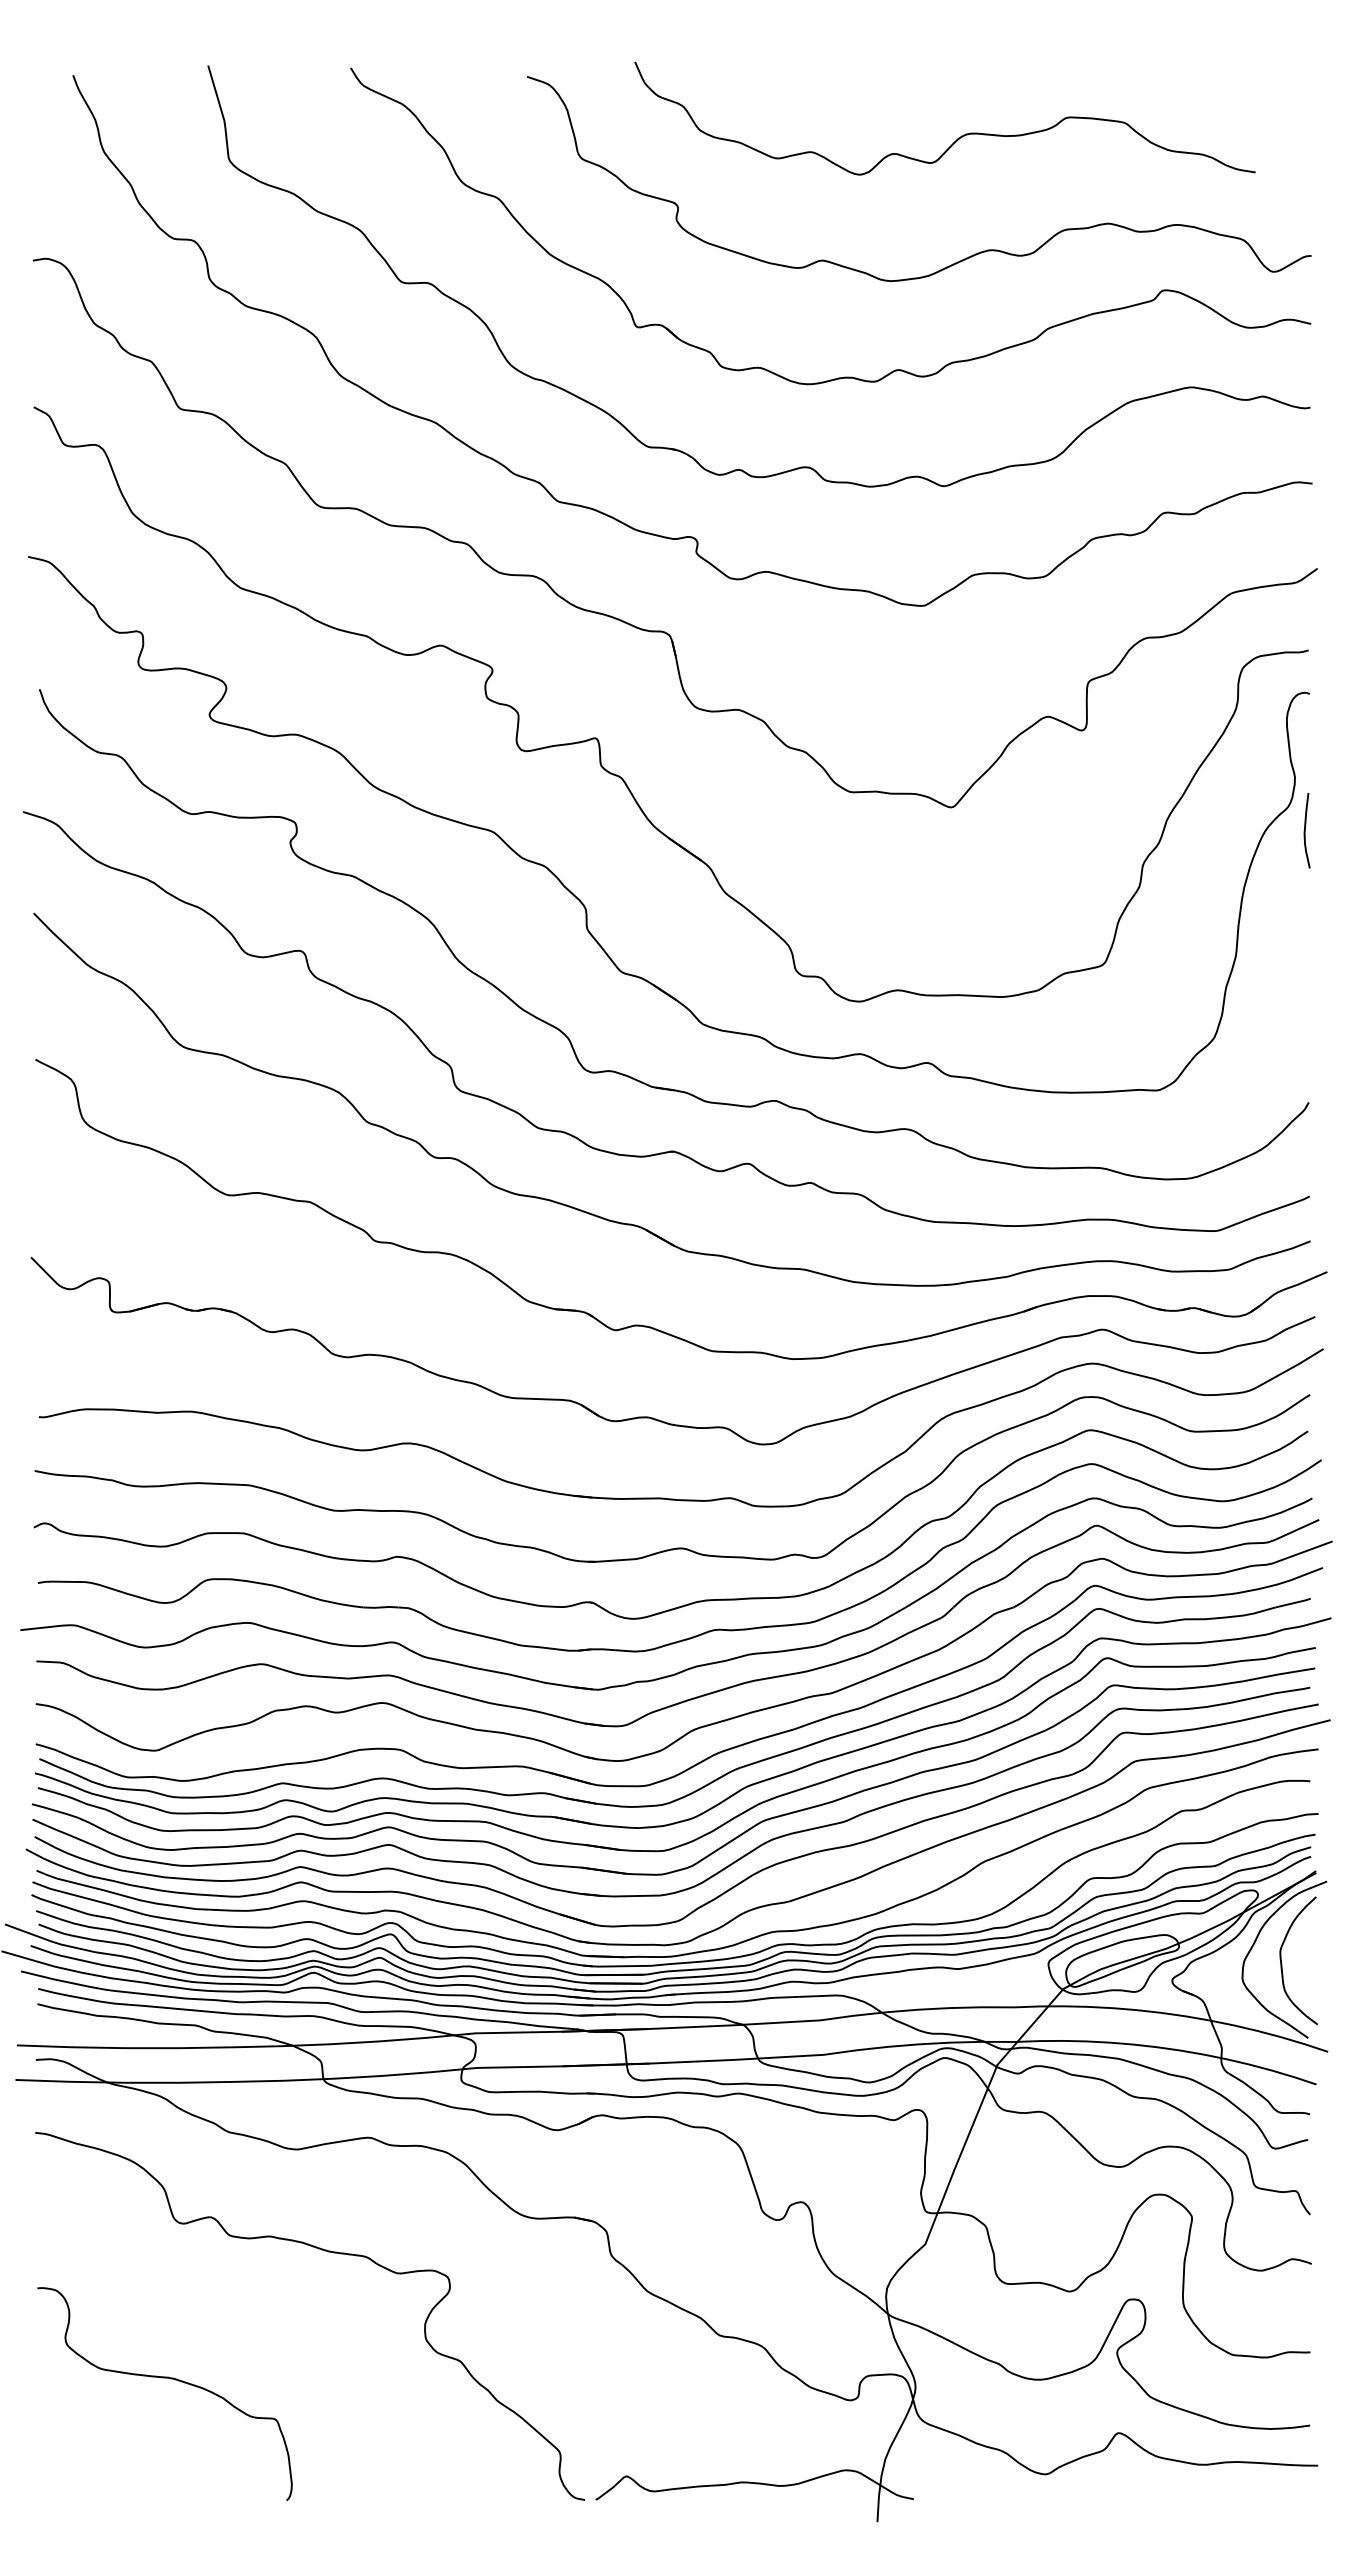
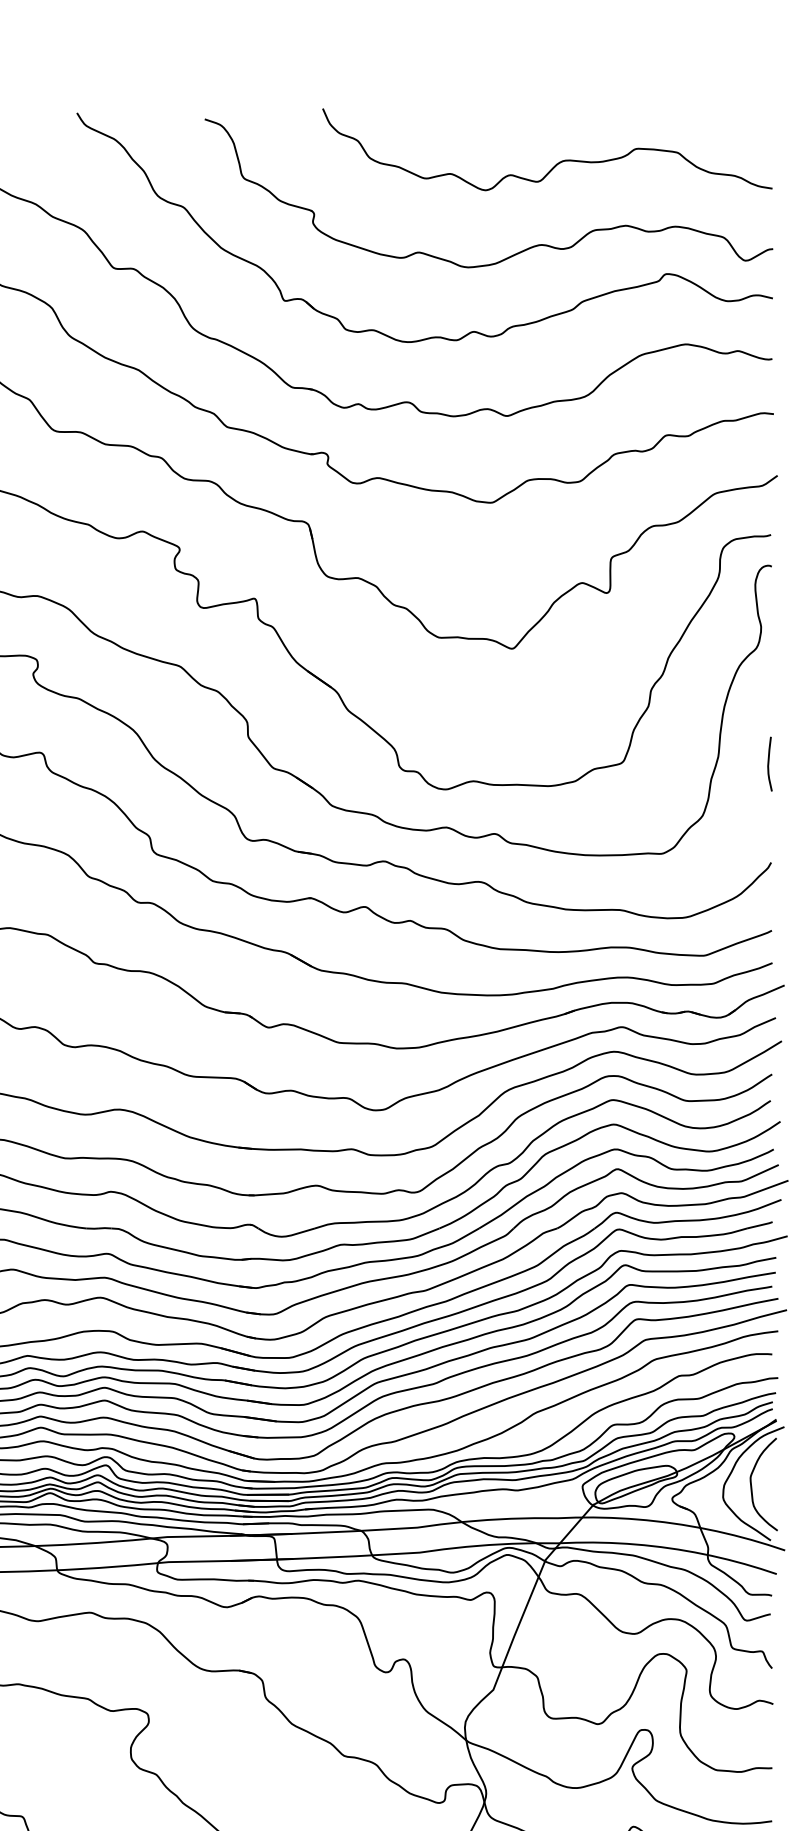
curve: (958, 137) -> (557, 163), moved
curve: (1305, 830) -> (768, 764), moved

